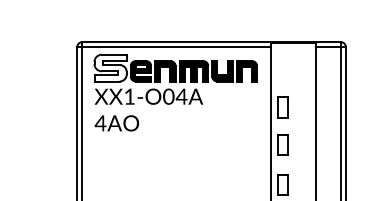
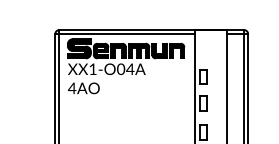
fill: (110, 67) -> (79, 48), added

